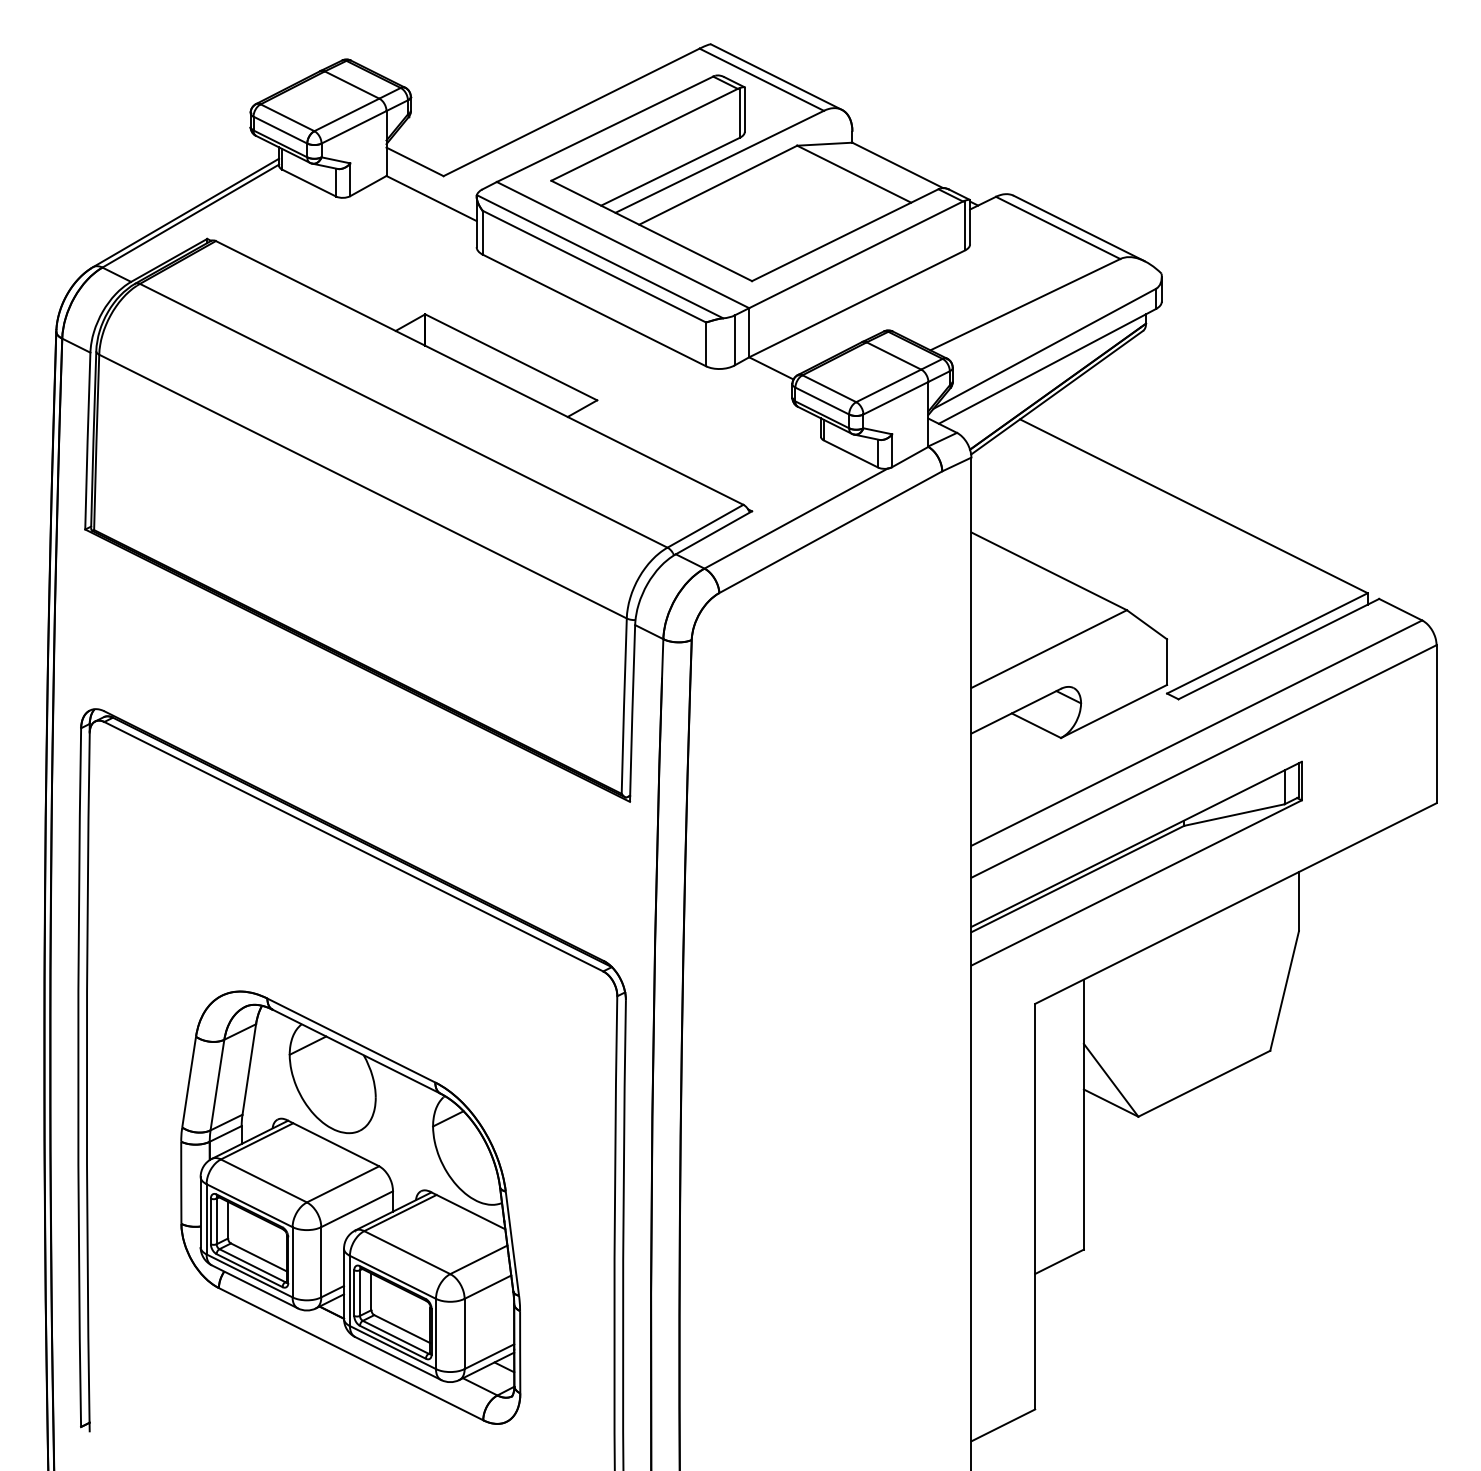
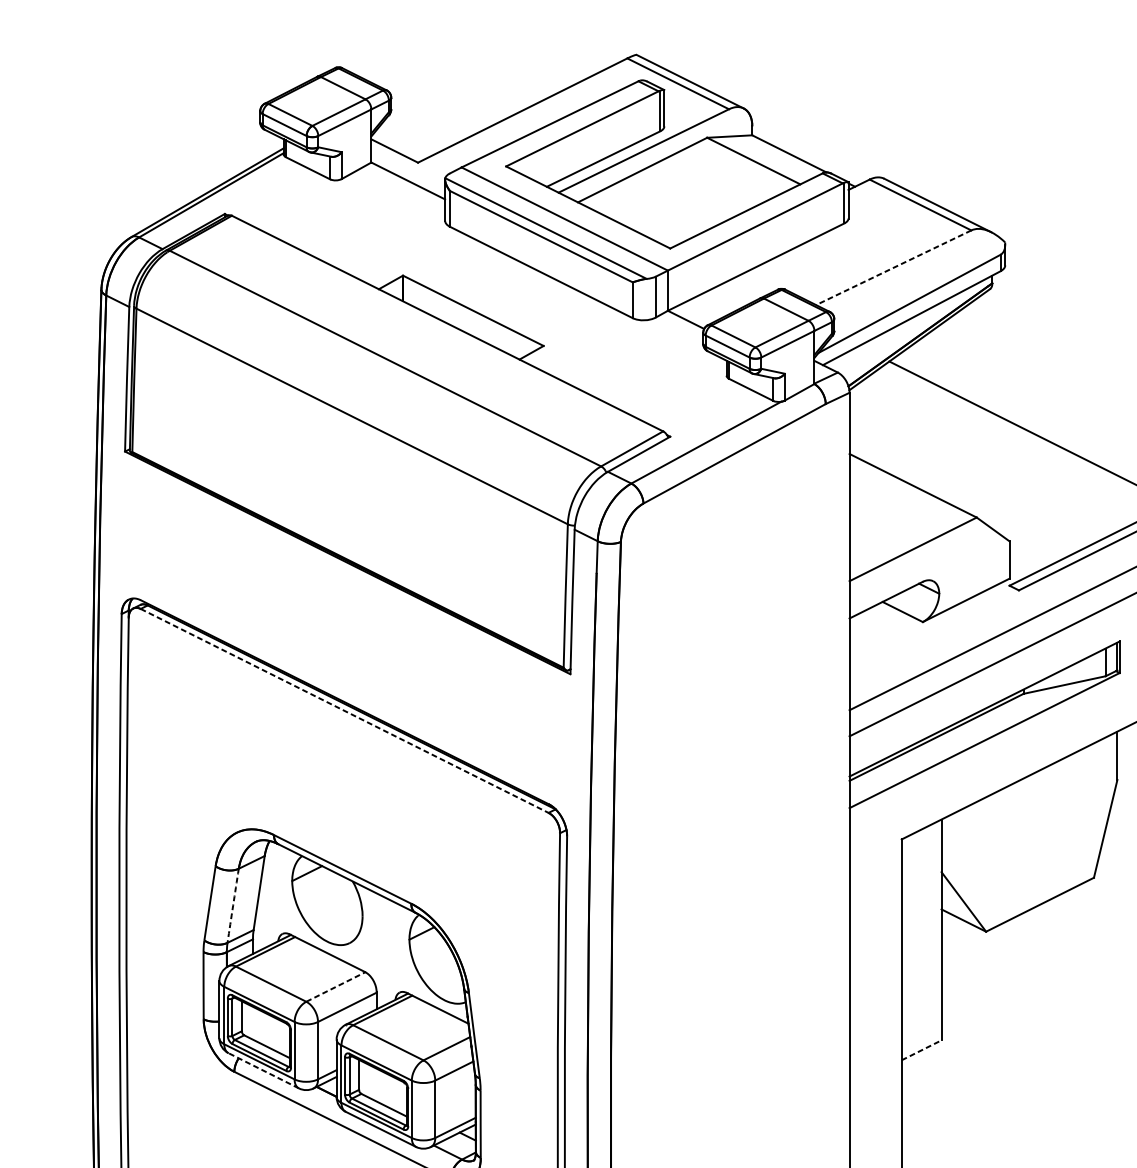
line: (1024, 304) -> (893, 267), solid -> dashed
line: (353, 846) -> (344, 710), solid -> dashed
arc: (217, 1085) -> (233, 906), solid -> dashed
line: (343, 1184) -> (336, 987), solid -> dashed
line: (1059, 1261) -> (921, 1050), solid -> dashed
line: (254, 1286) -> (263, 1070), solid -> dashed

